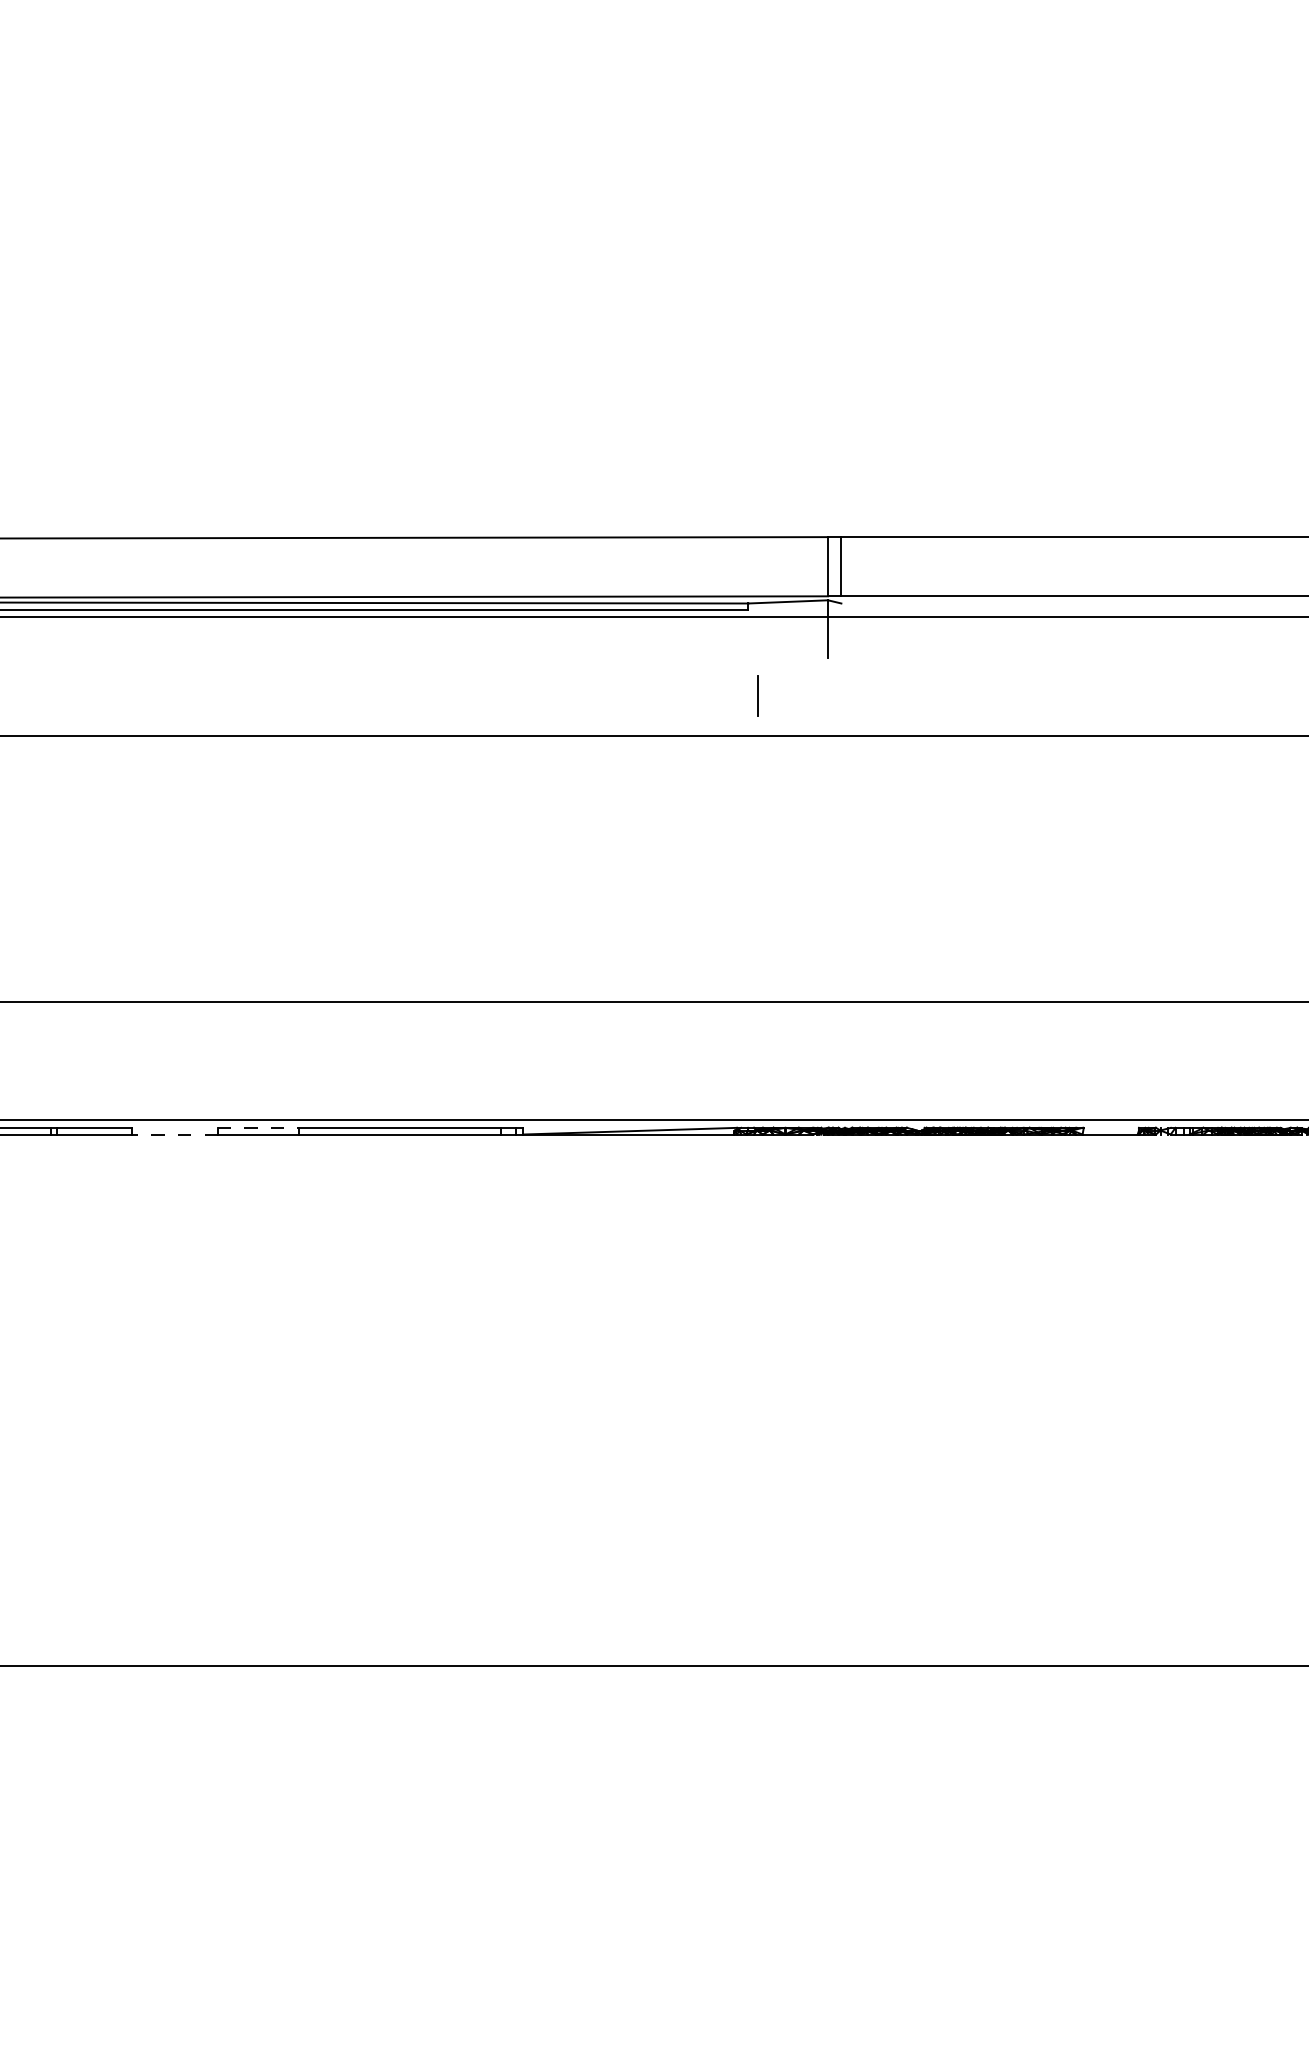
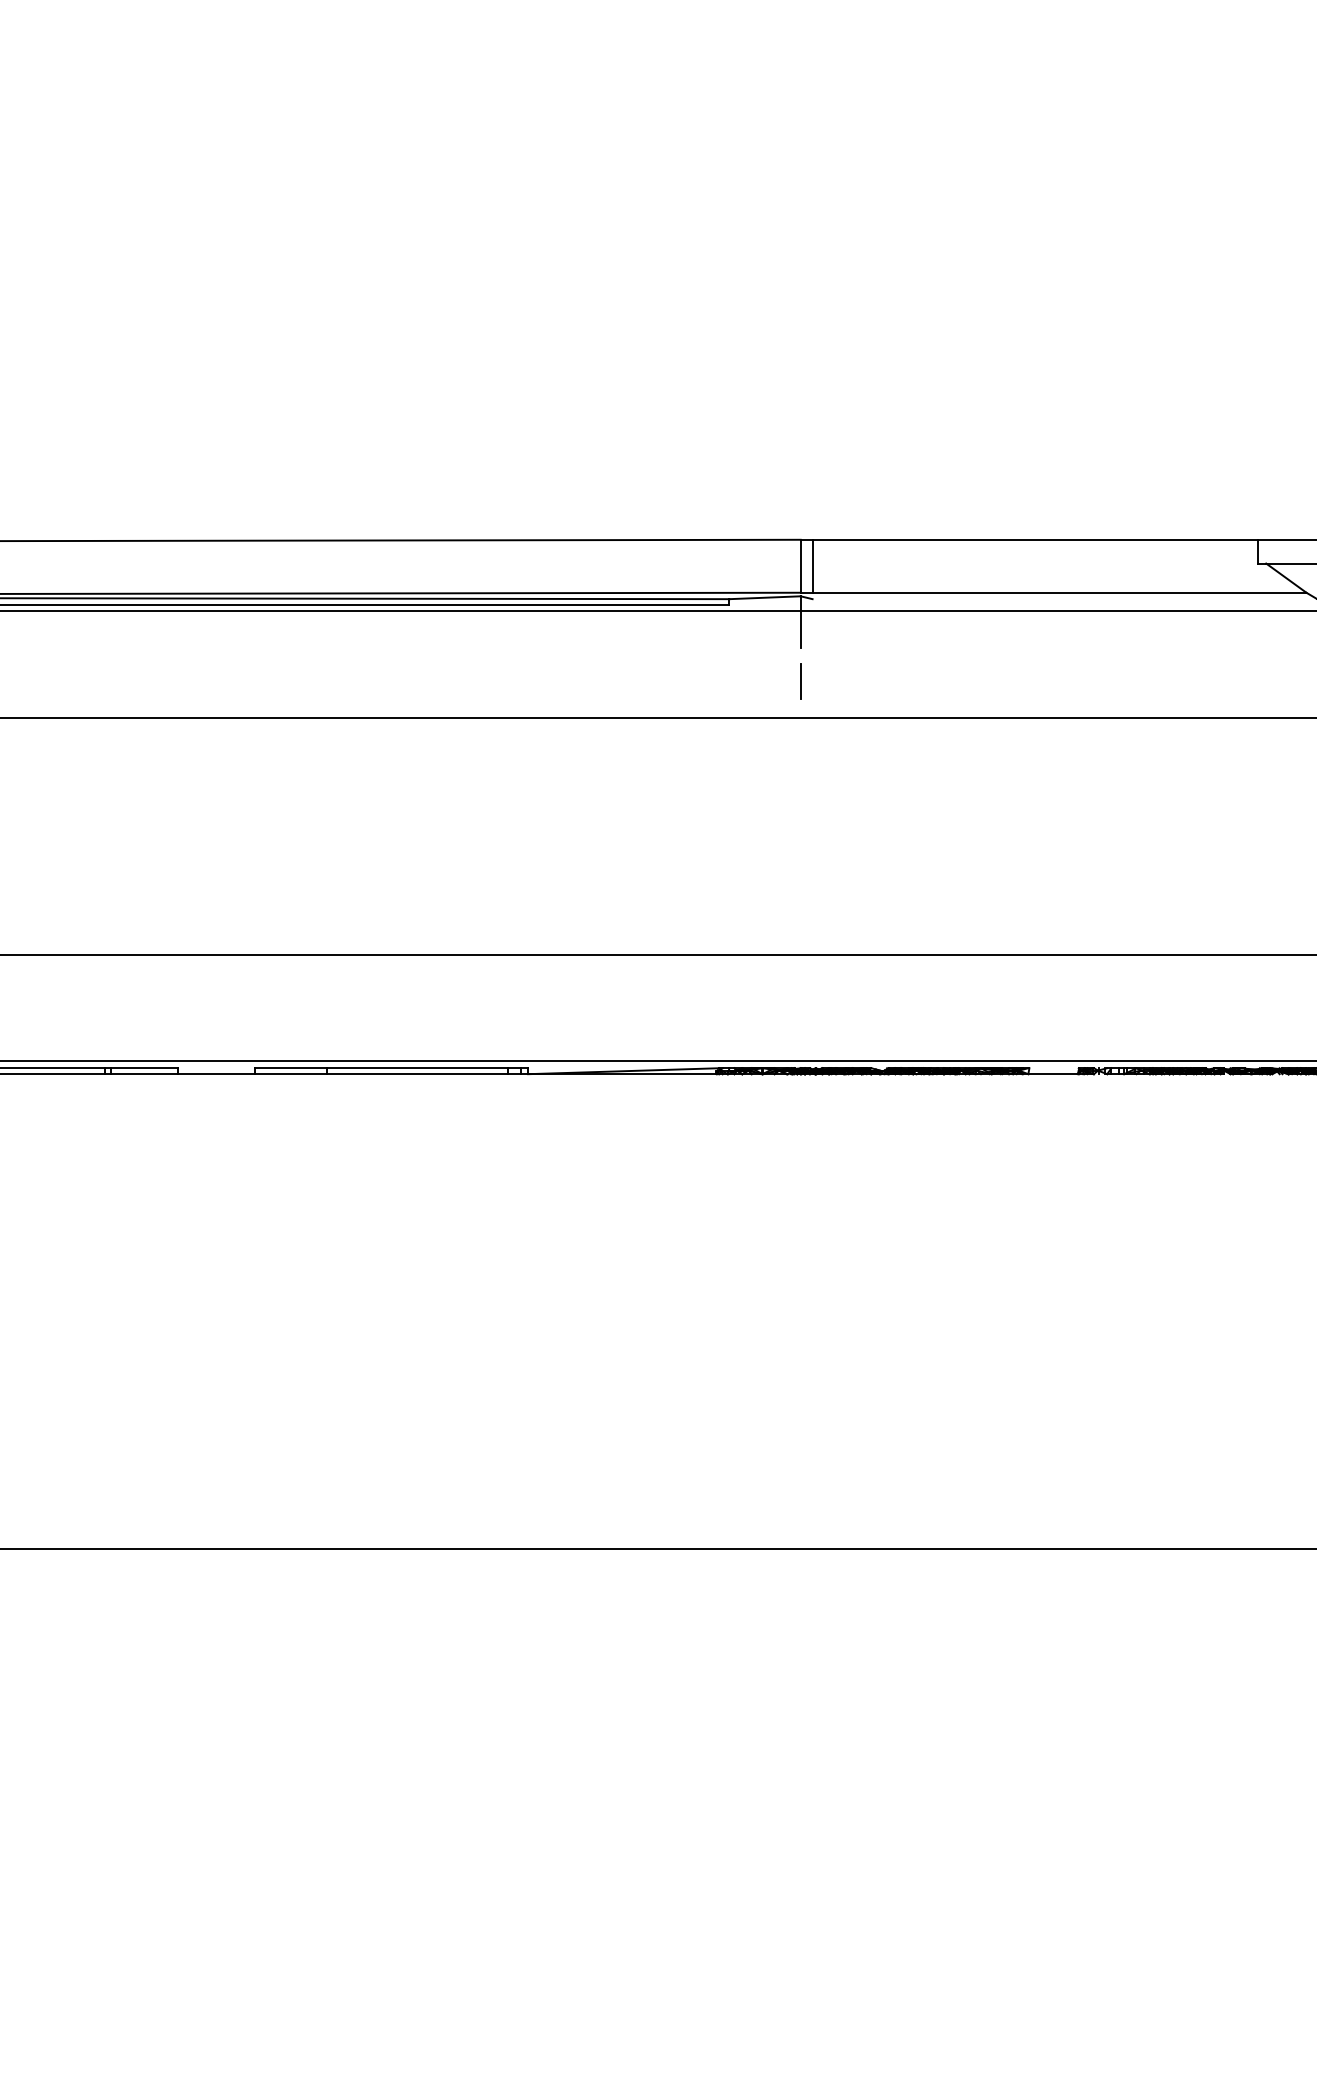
line: (757, 695) -> (800, 681), moved
line: (258, 1128) -> (291, 1068), dashed -> solid
line: (173, 1134) -> (215, 1074), dashed -> solid

